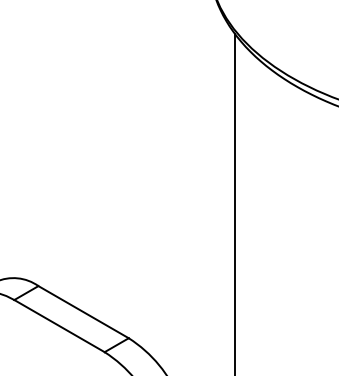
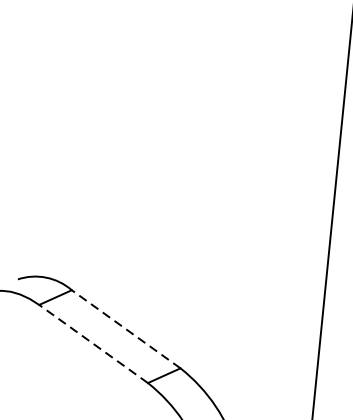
line: (83, 311) -> (126, 328), solid -> dashed
line: (59, 325) -> (93, 343), solid -> dashed

